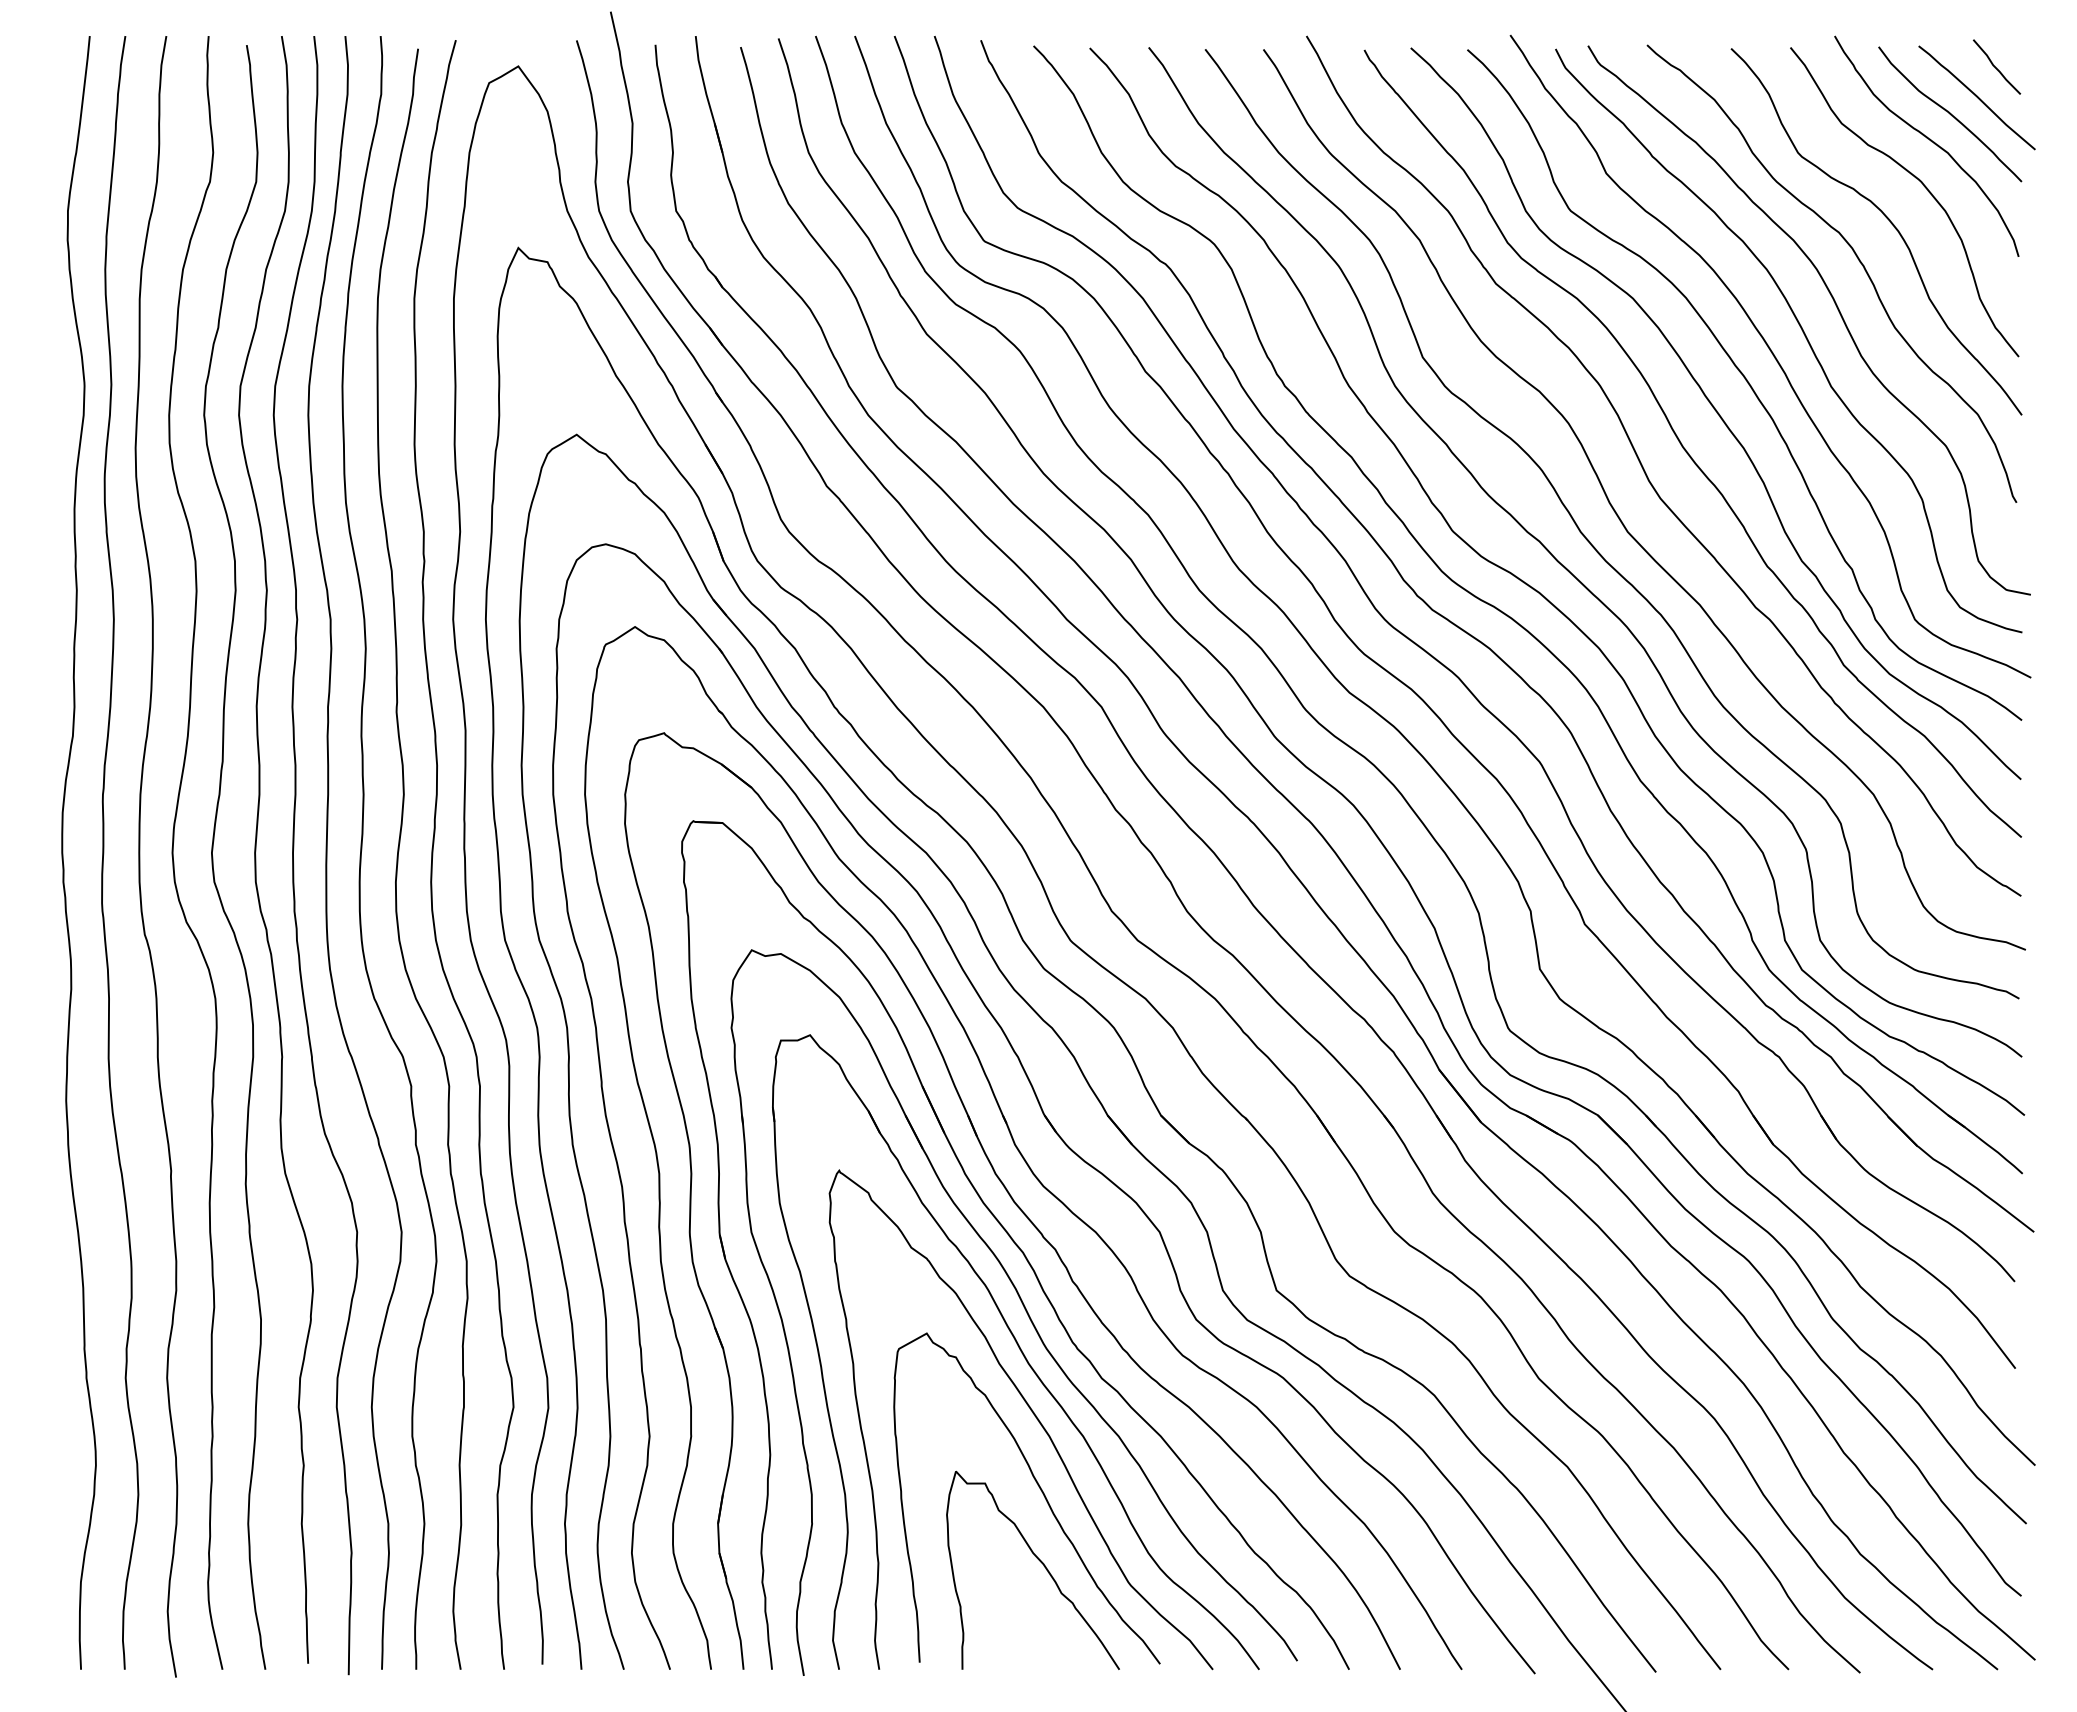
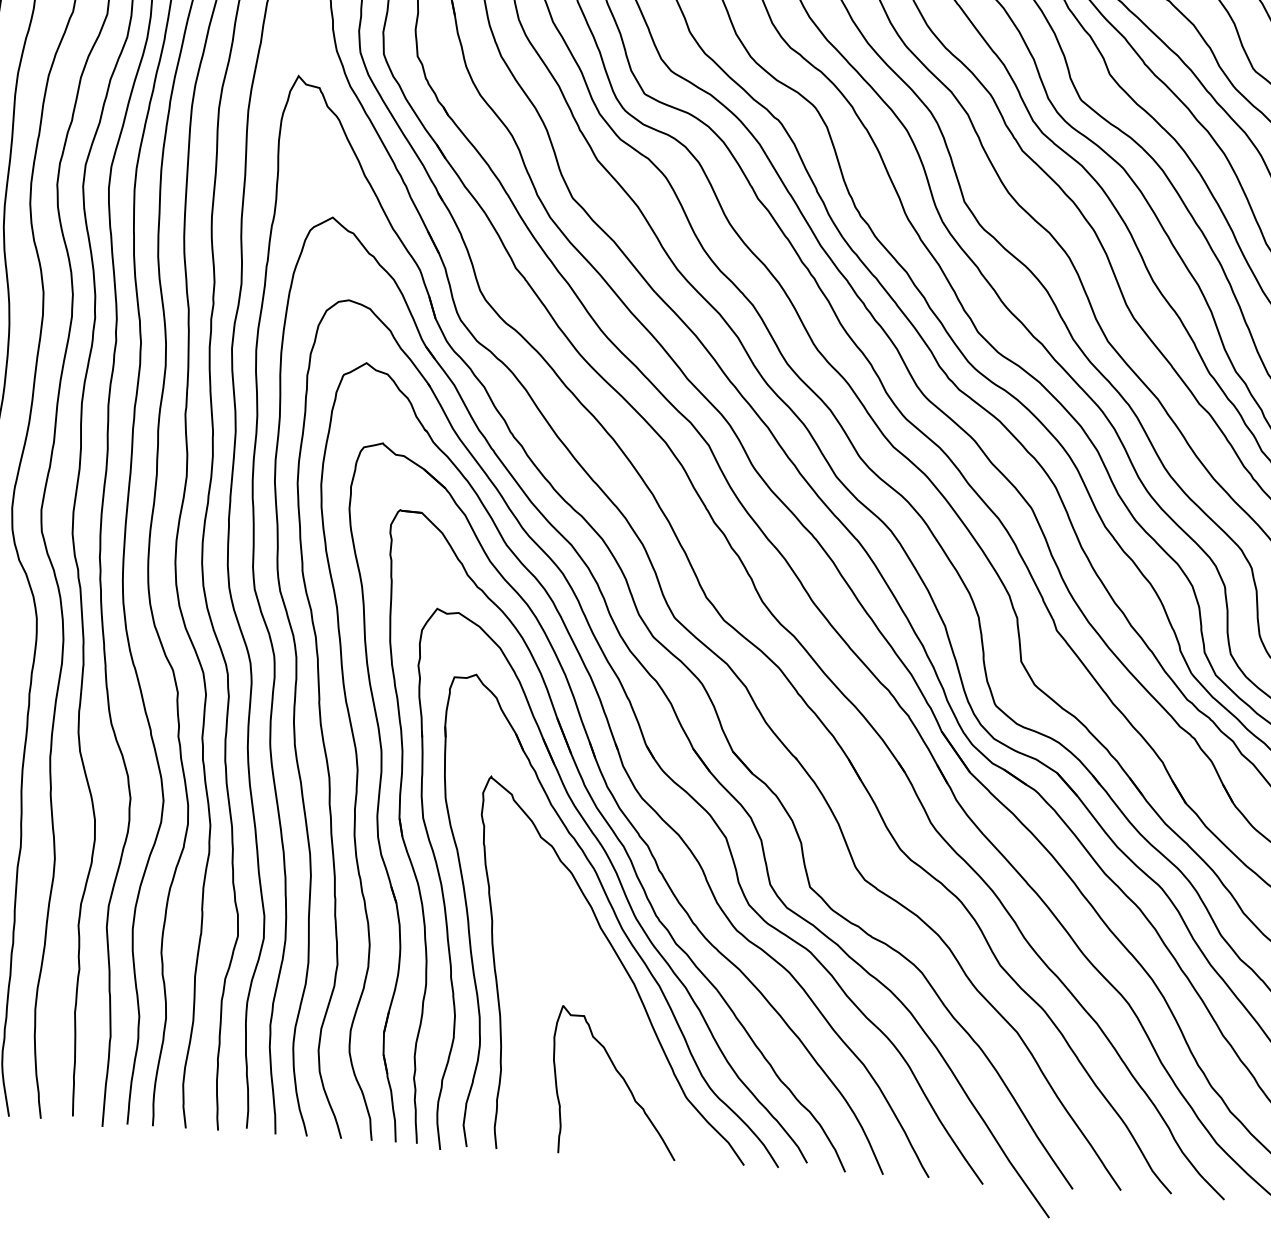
curve: (1040, 1490) -> (624, 1023), removed

